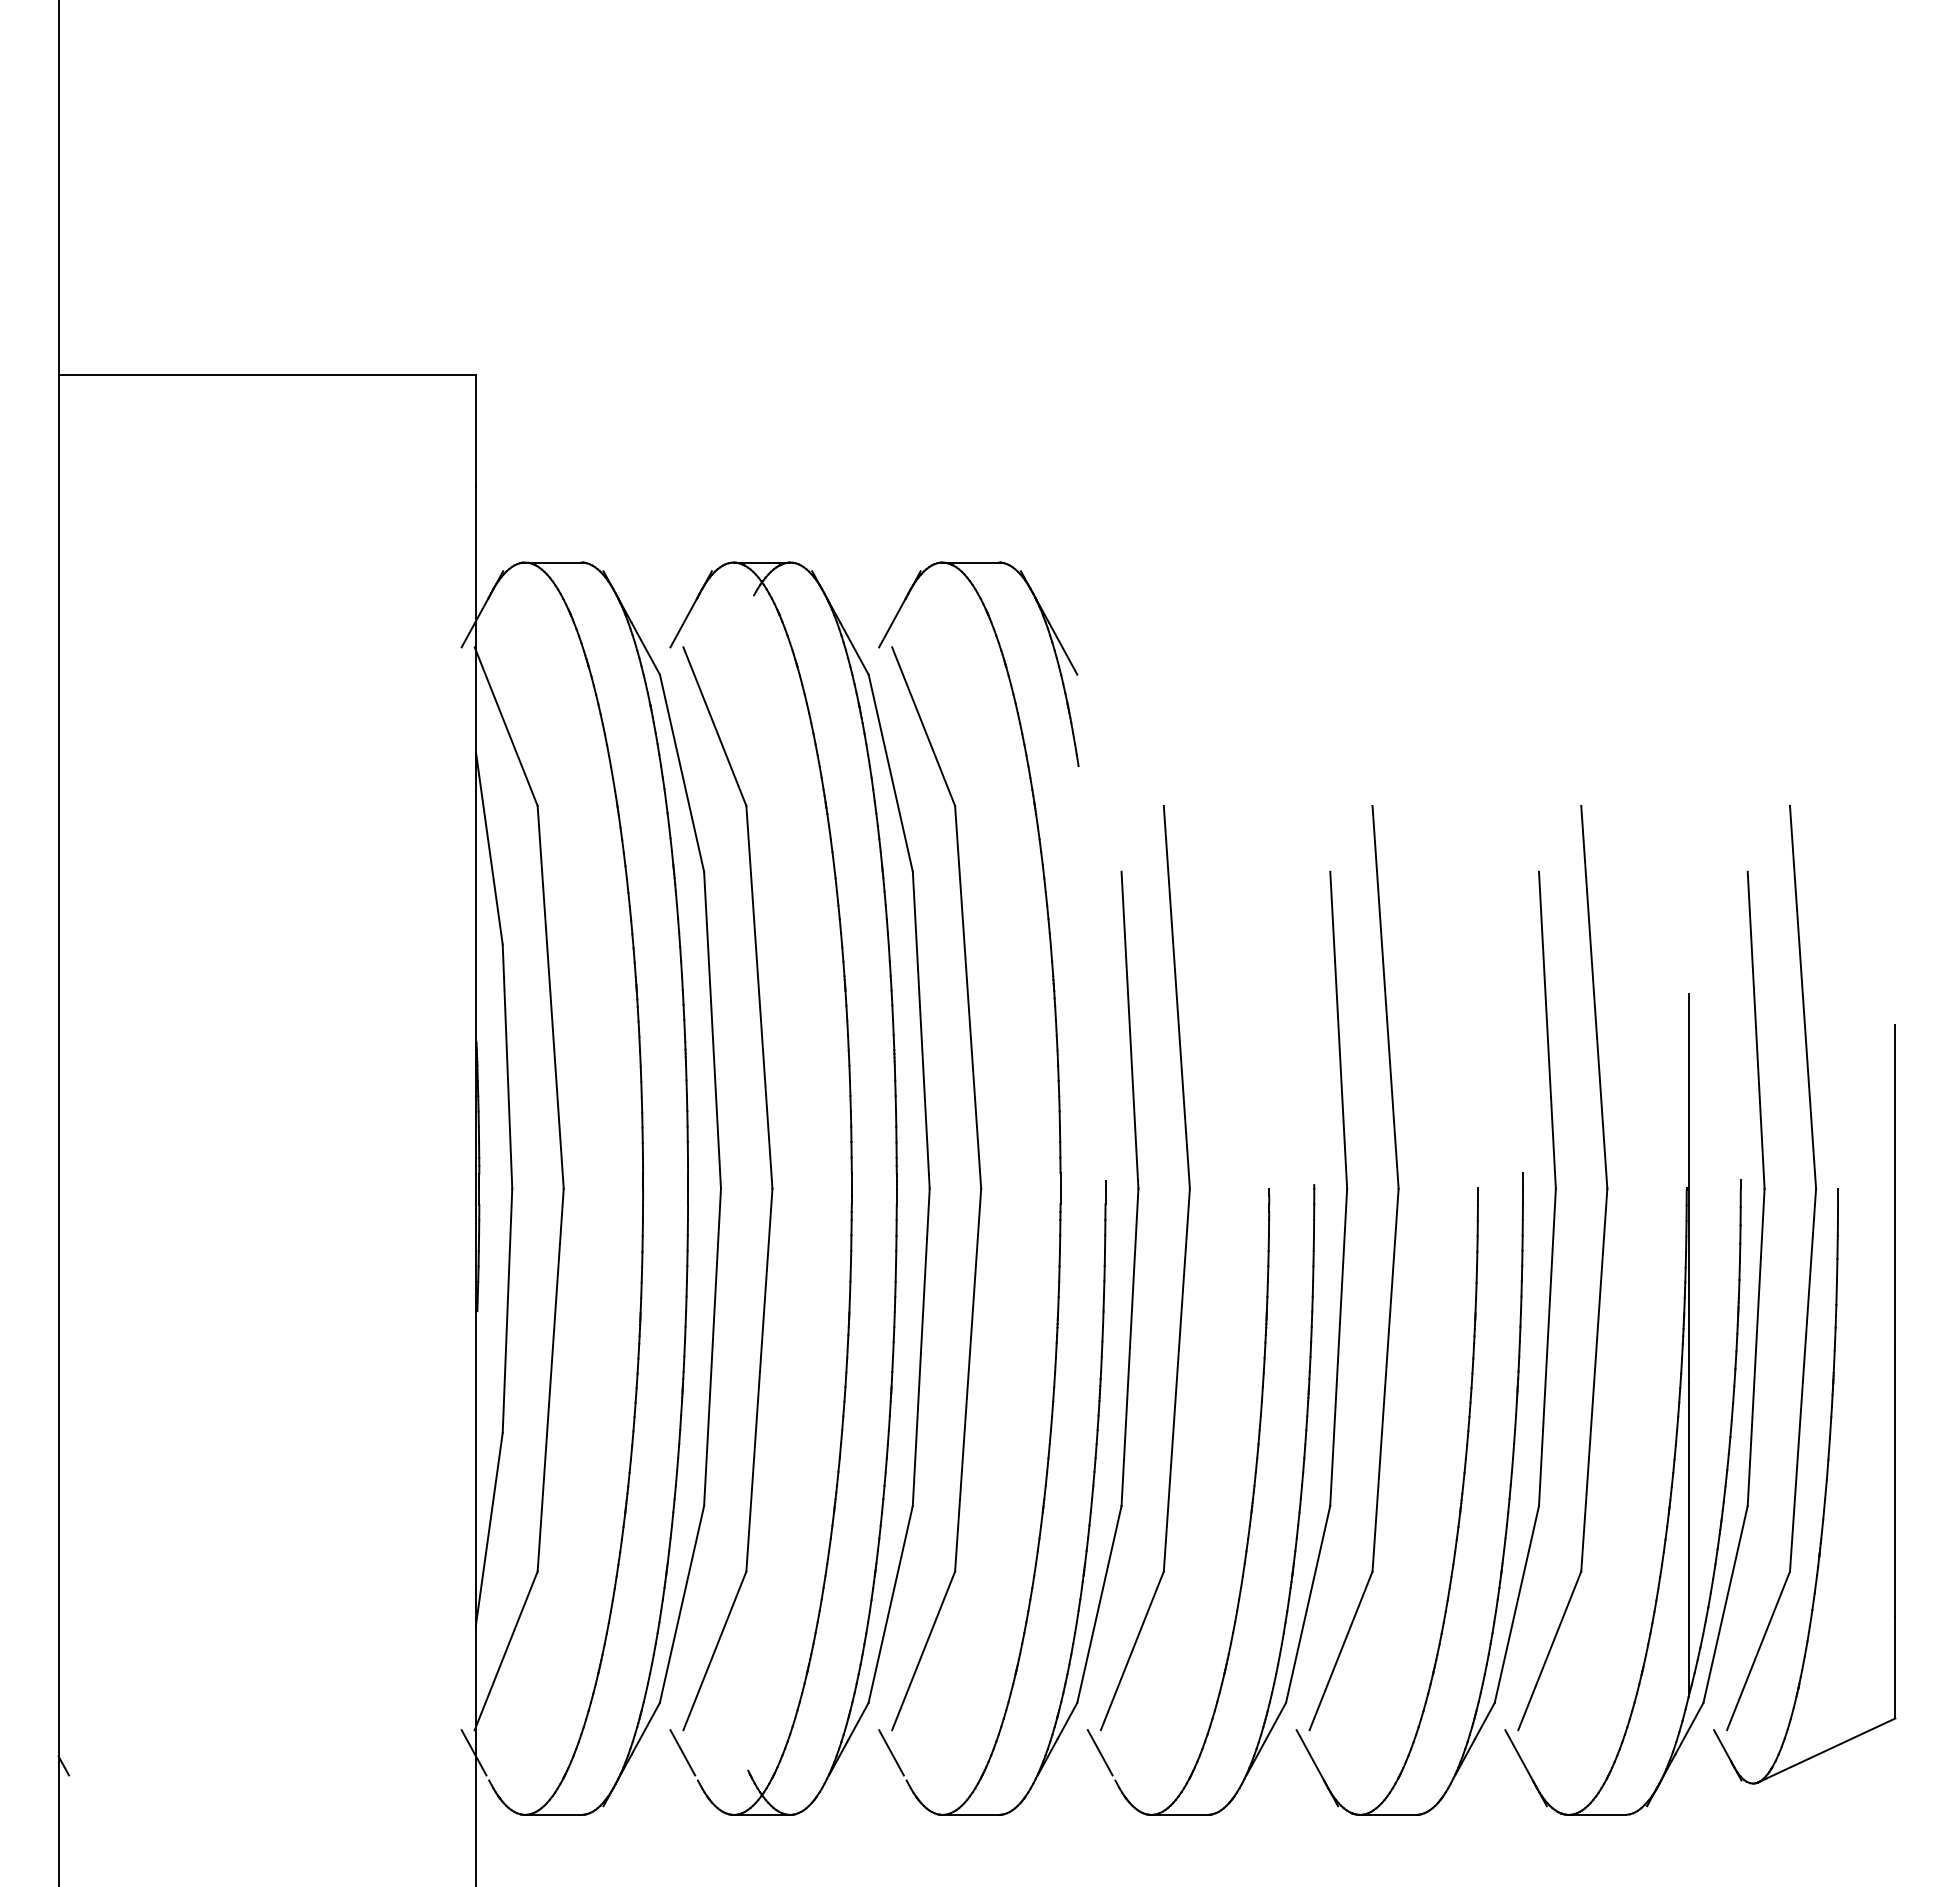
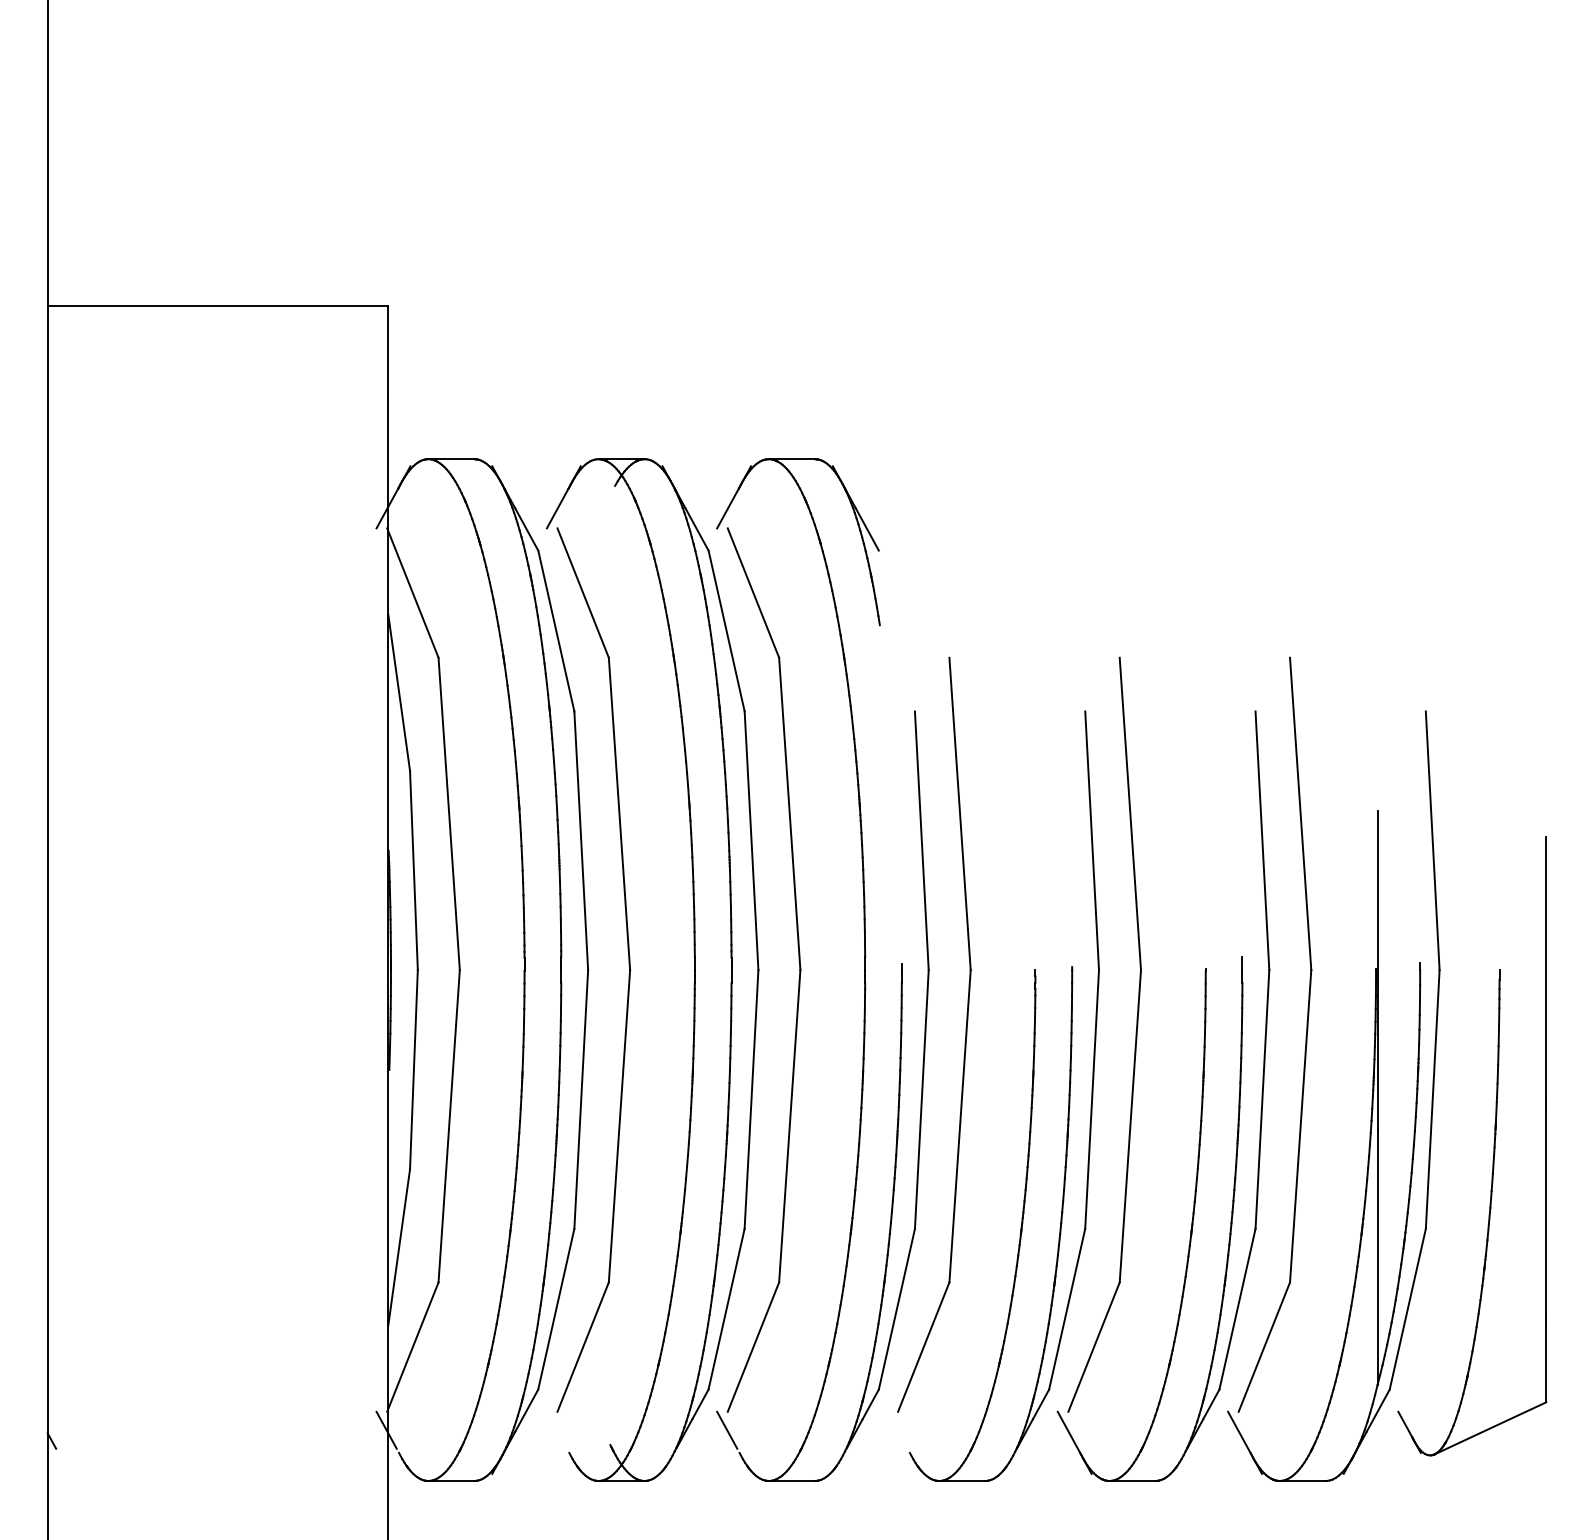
part: (1809, 1268) -> (1476, 1035), removed
line: (682, 1752) -> (556, 1430), removed
line: (1099, 1752) -> (896, 1430), removed

